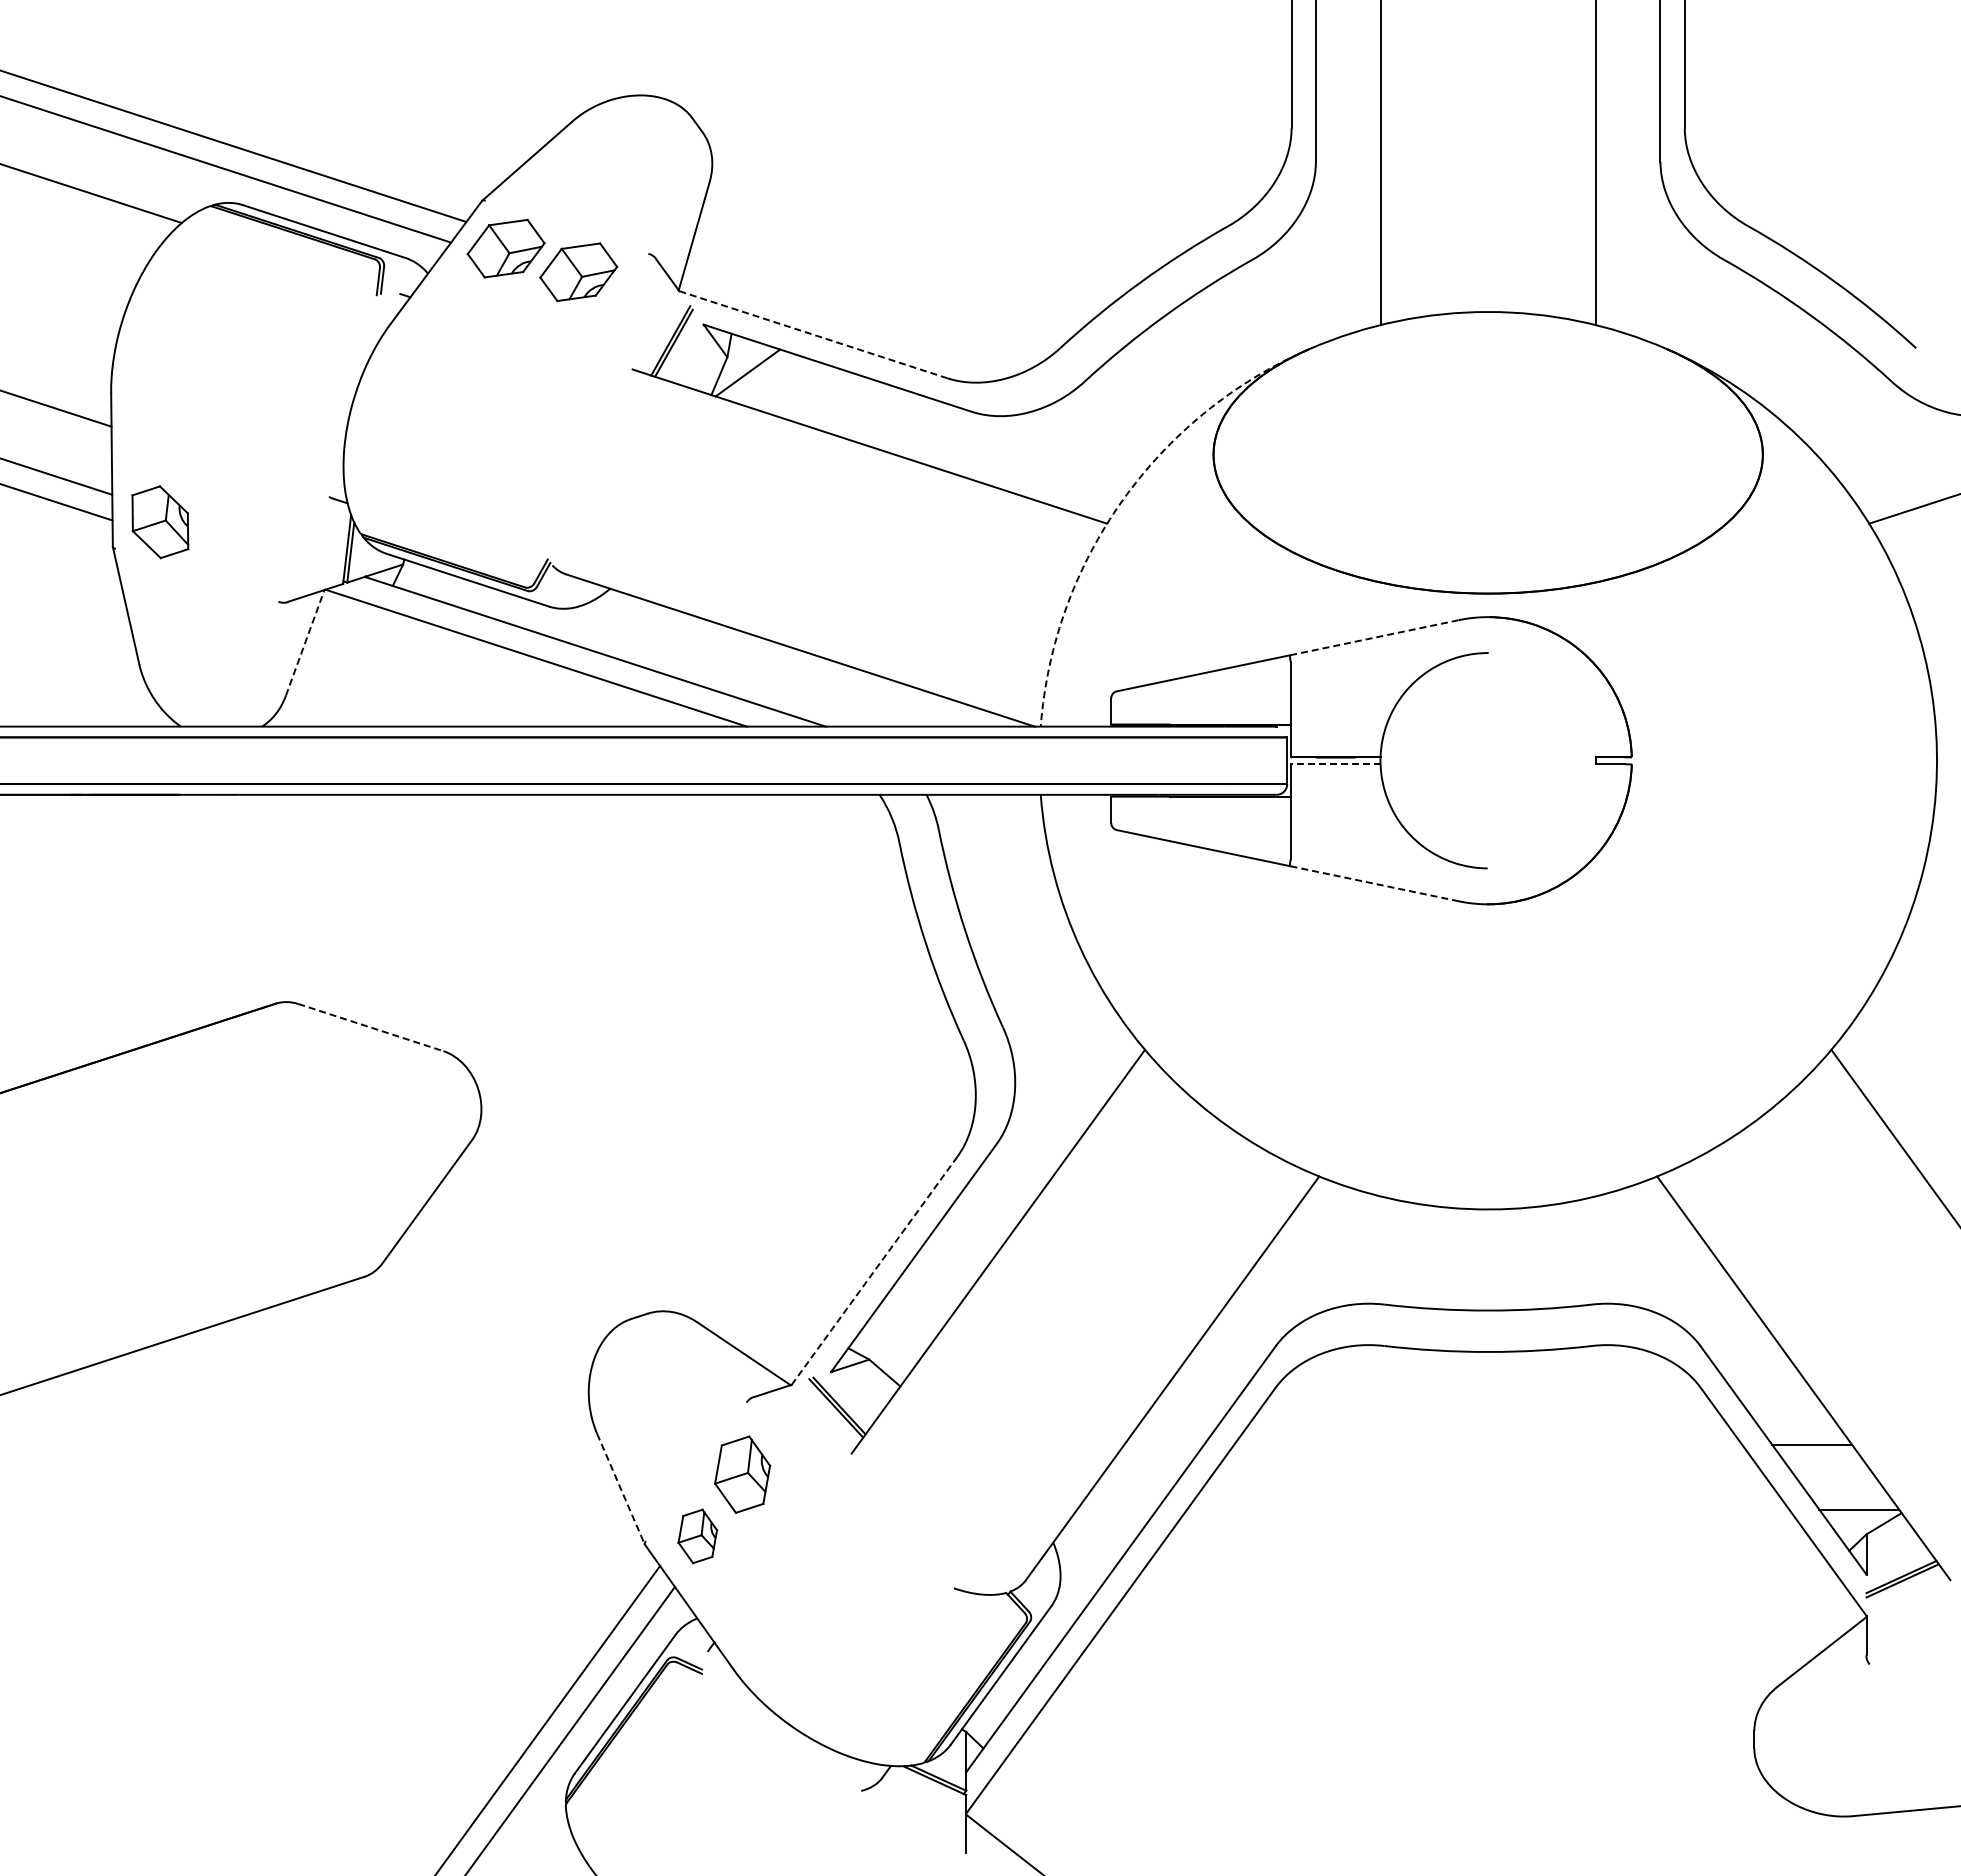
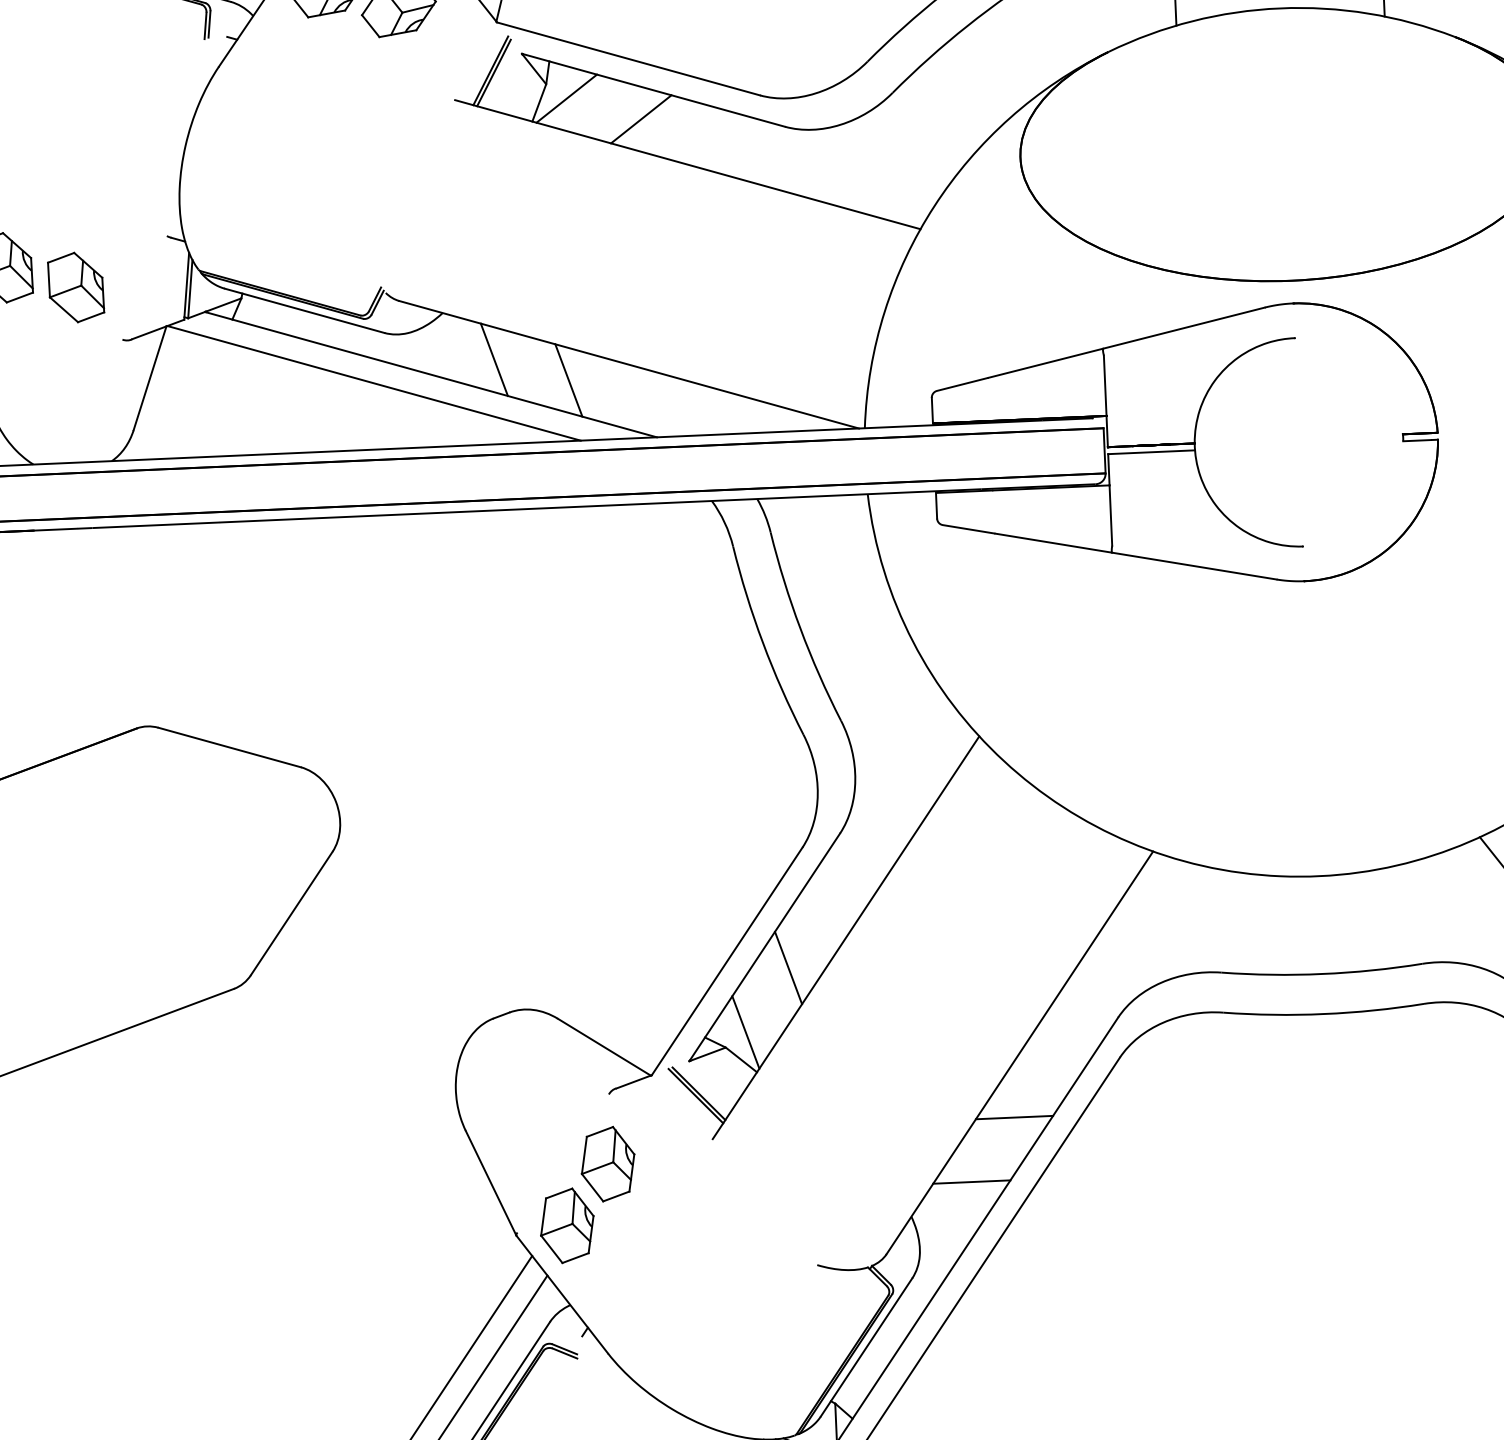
line: (813, 334) -> (628, 58), dashed -> solid
line: (823, 397) -> (640, 119), added
arc: (1122, 500) -> (934, 206), dashed -> solid
part: (232, 545) -> (75, 287), added
line: (1375, 637) -> (1184, 327), dashed -> solid
line: (661, 639) -> (494, 360), added
line: (305, 642) -> (150, 377), dashed -> solid
line: (737, 663) -> (568, 380), added
line: (1335, 764) -> (1151, 452), dashed -> solid
line: (1374, 883) -> (1194, 565), dashed -> solid
line: (371, 1027) -> (230, 747), dashed -> solid
line: (874, 1270) -> (727, 961), dashed -> solid
line: (937, 1280) -> (788, 968), added
line: (890, 1344) -> (745, 1032), added
line: (1164, 1444) -> (1014, 1117), added
line: (621, 1489) -> (491, 1183), dashed -> solid
line: (1117, 1509) -> (972, 1182), added
part: (697, 1536) -> (567, 1225), size x1.43

